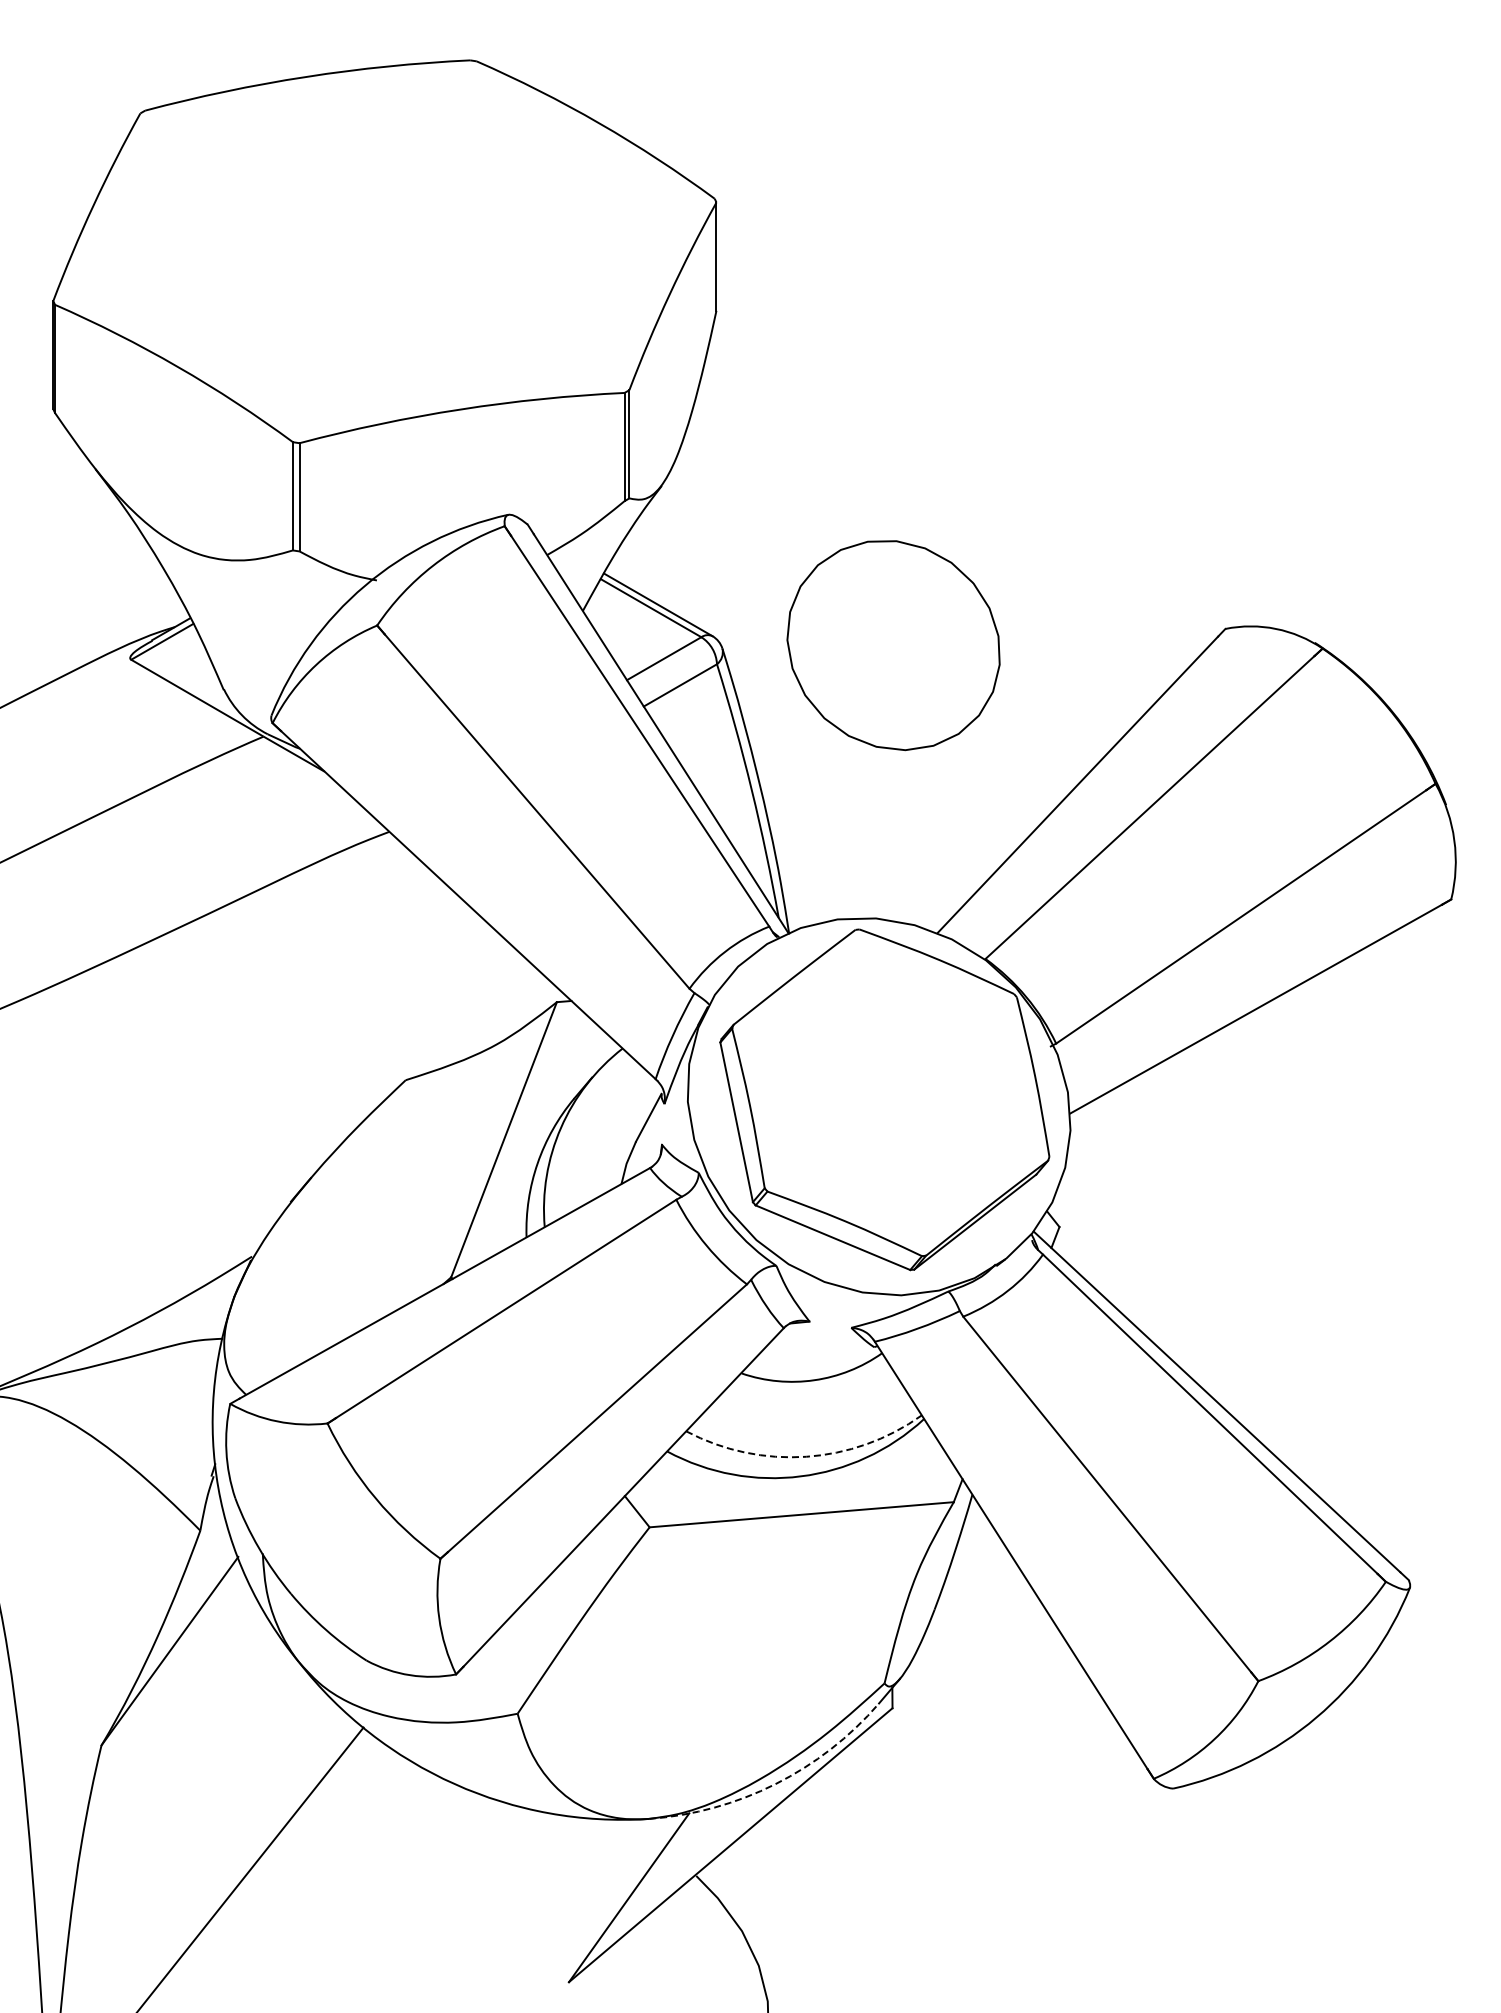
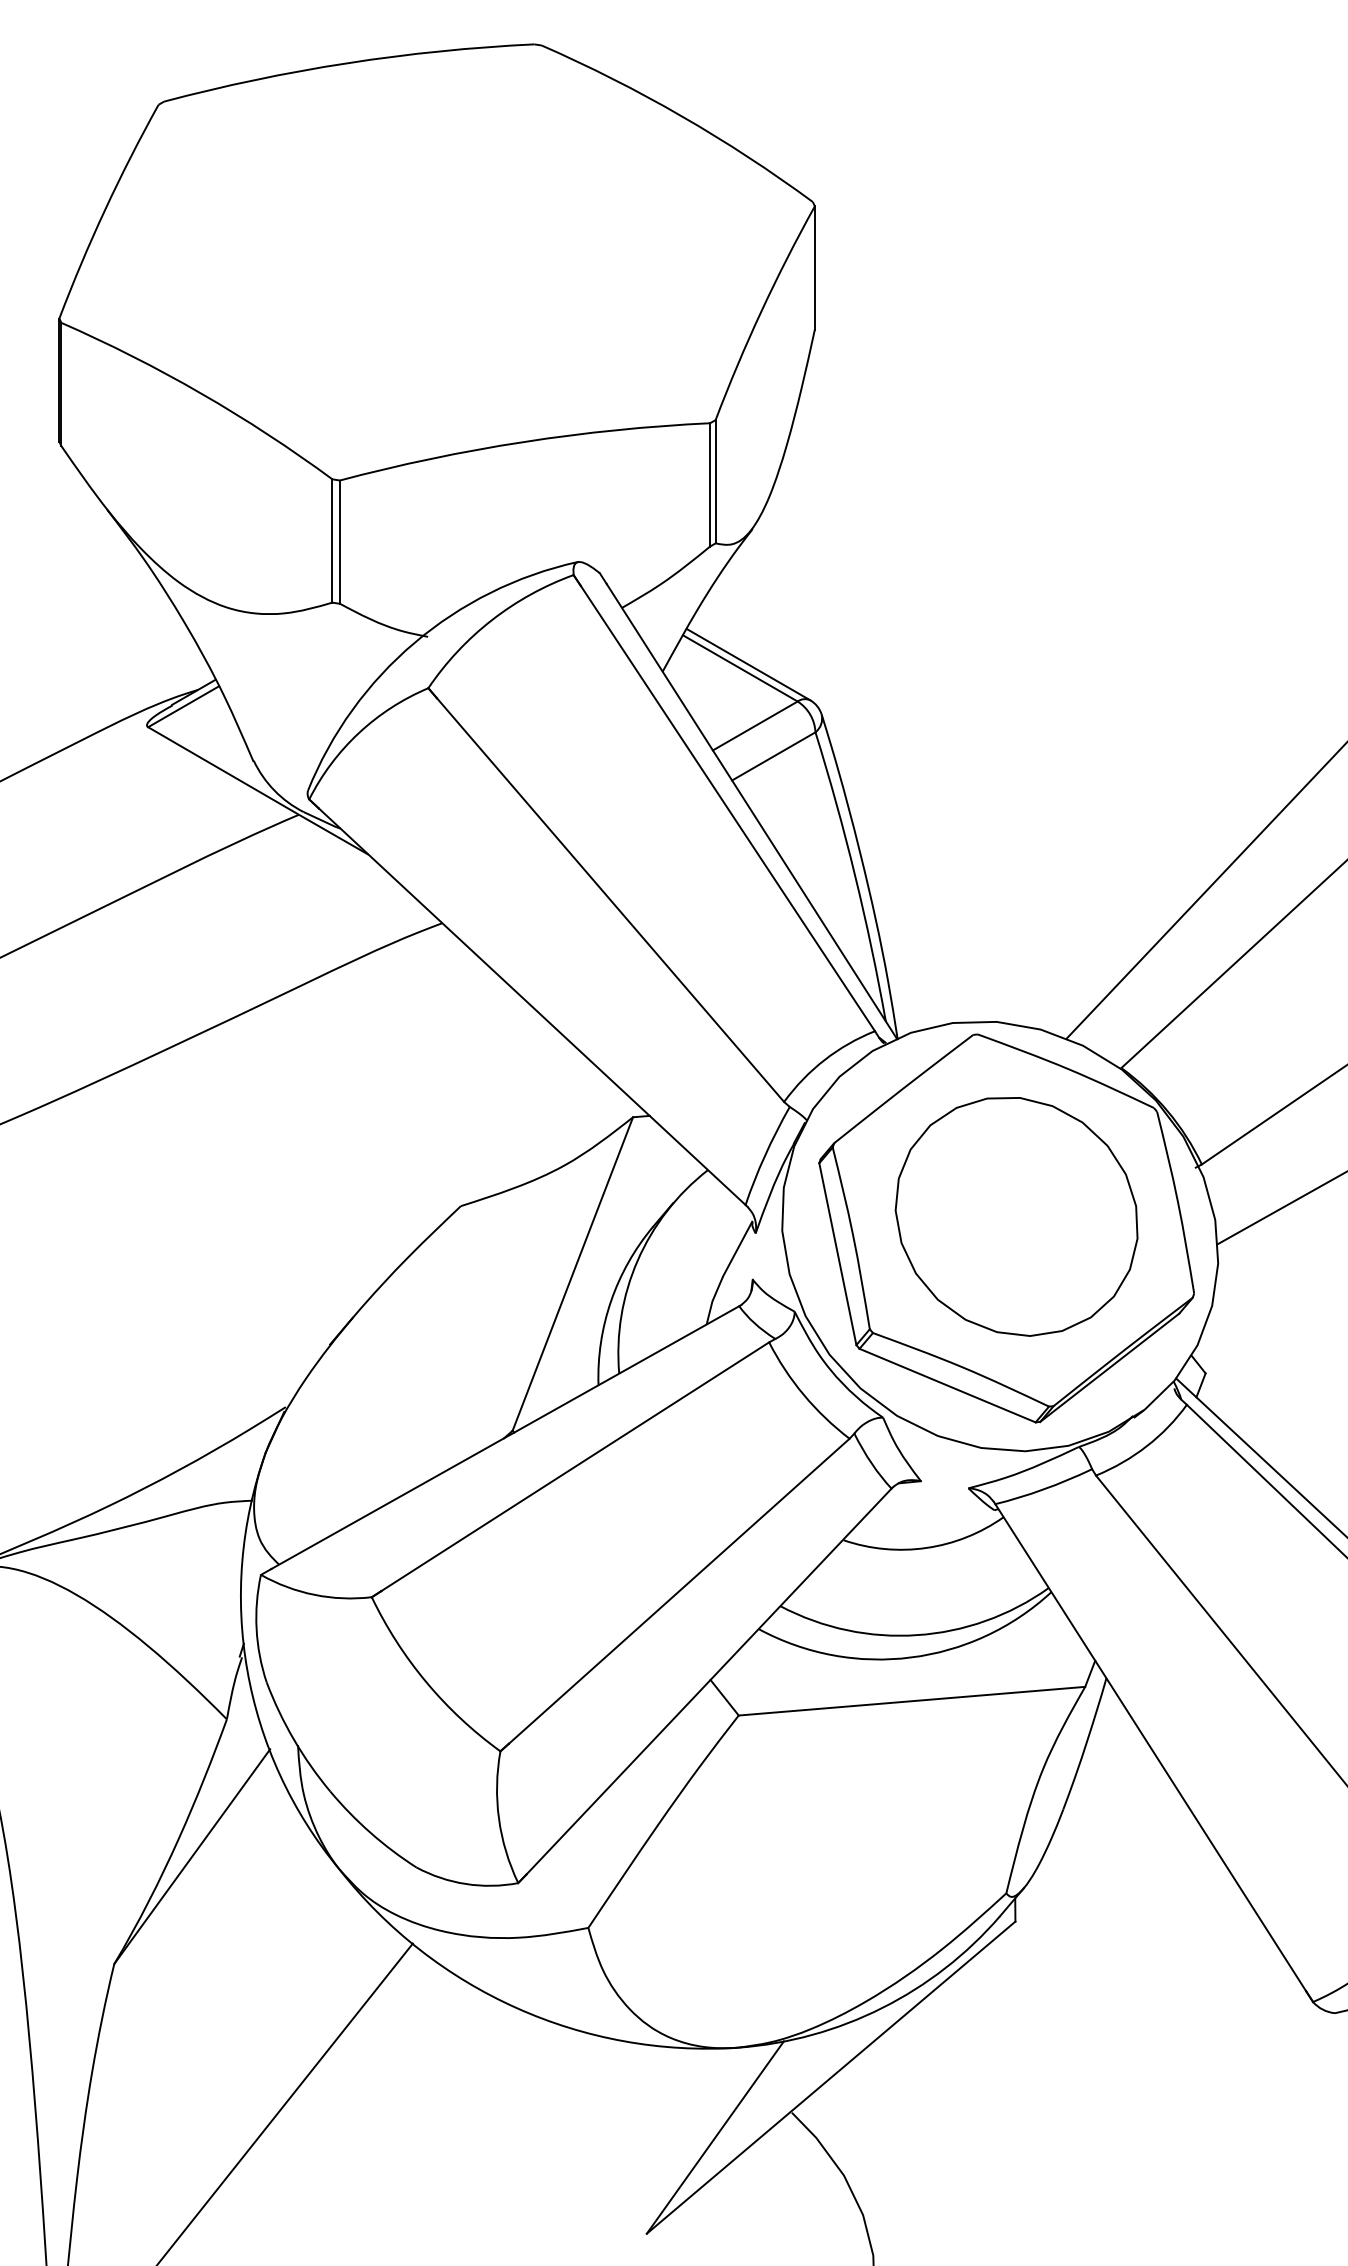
part: (893, 645) -> (1016, 1216), moved
arc: (806, 1456) -> (917, 1634), dashed -> solid
arc: (775, 1784) -> (882, 2008), dashed -> solid

